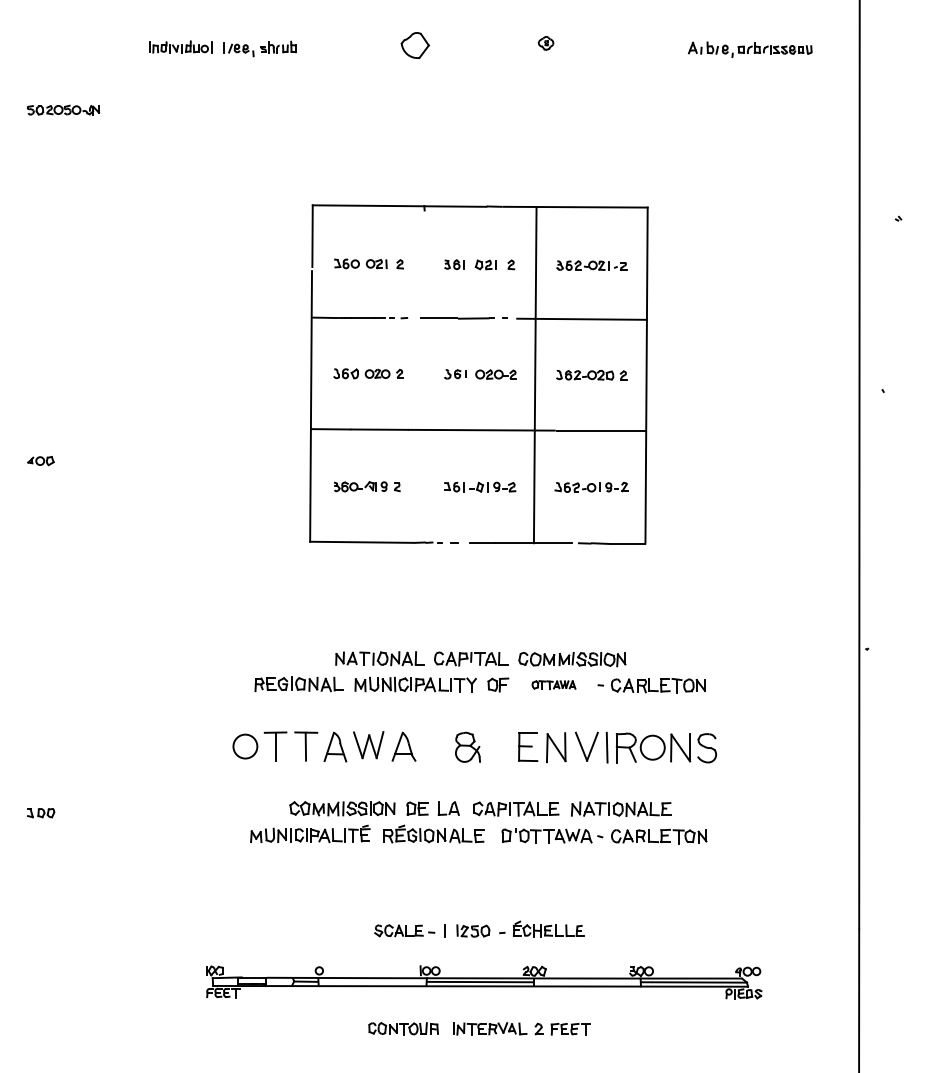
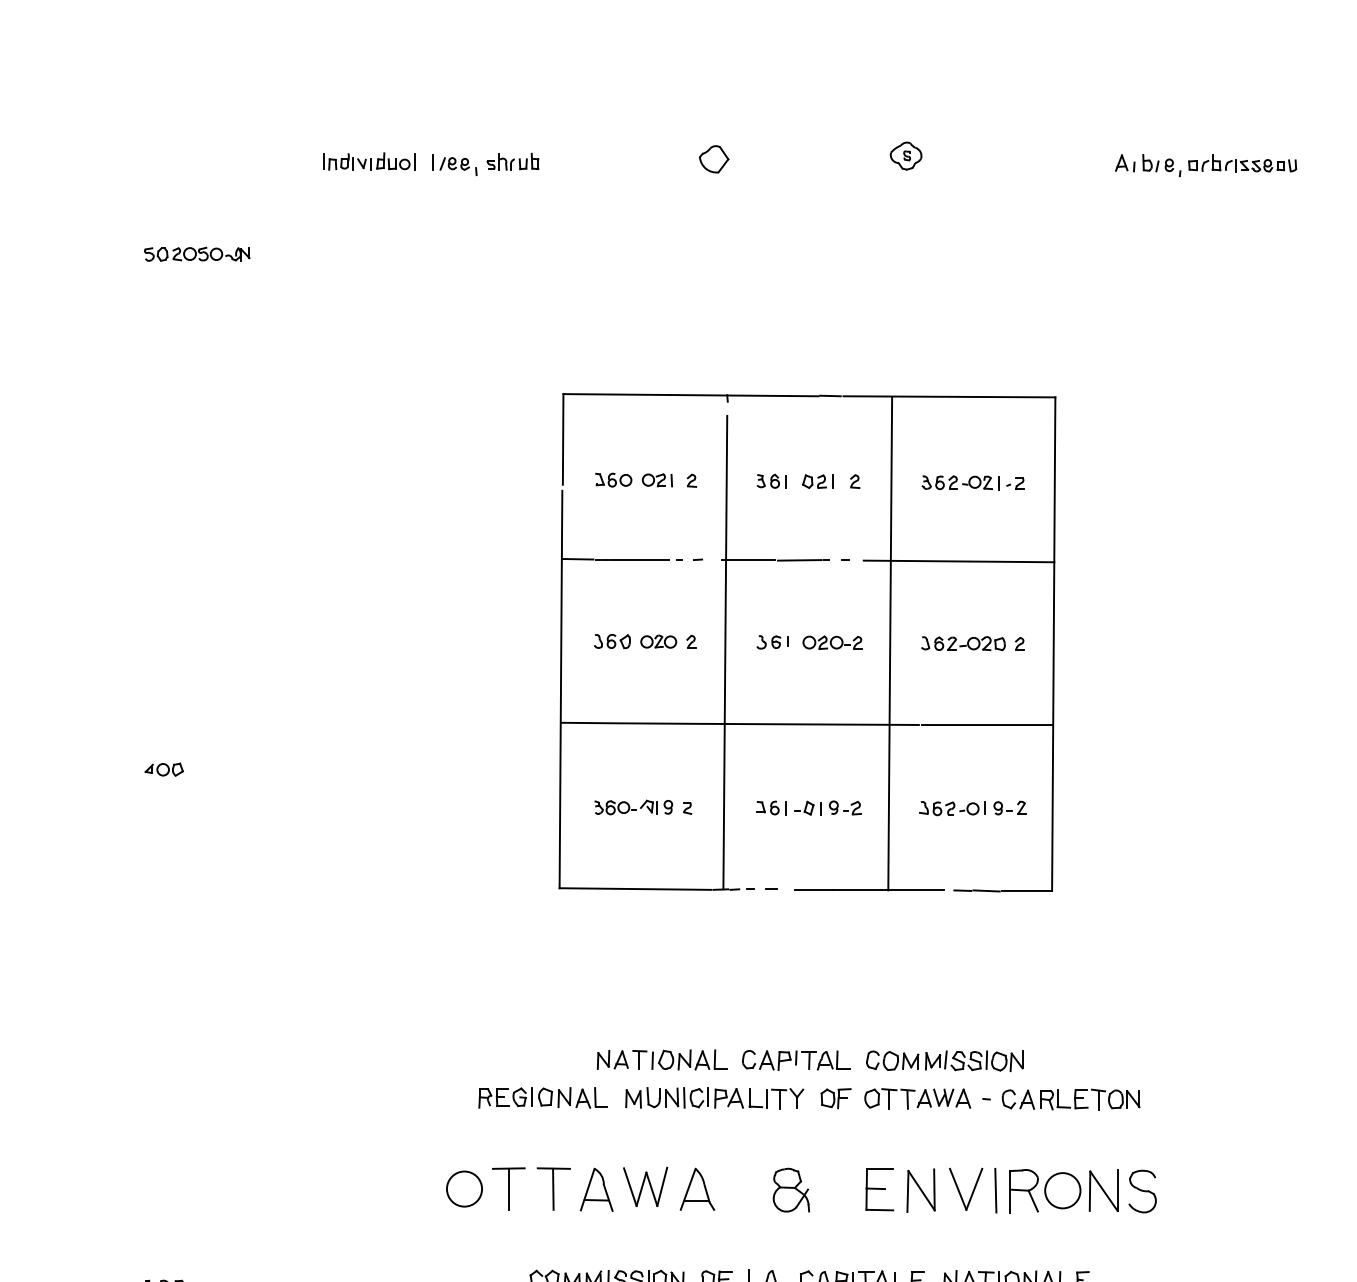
part: (545, 43) -> (905, 156), size x1.43
part: (415, 45) -> (714, 159), size x0.71
line: (422, 381) -> (724, 652), added
part: (553, 684) -> (917, 1097), size x1.67

